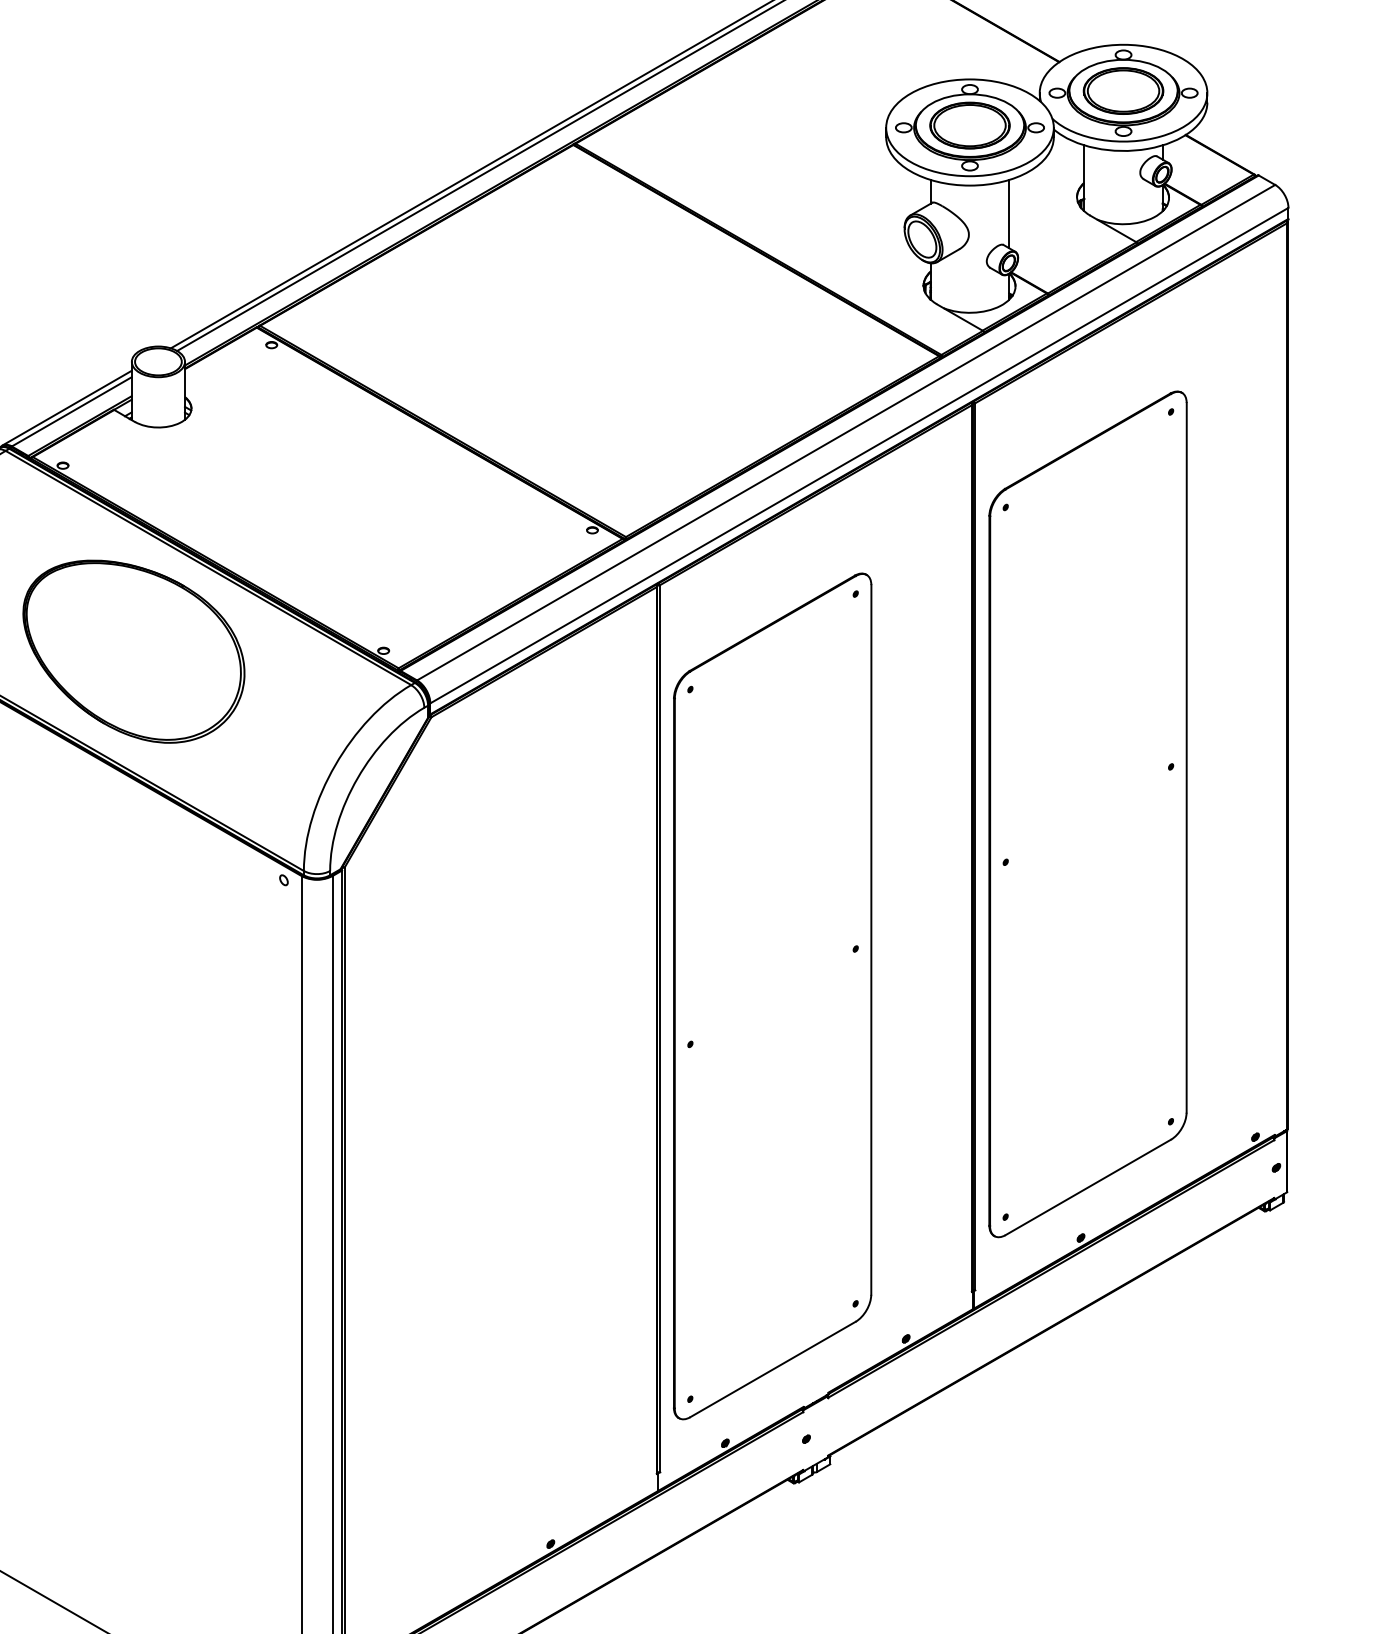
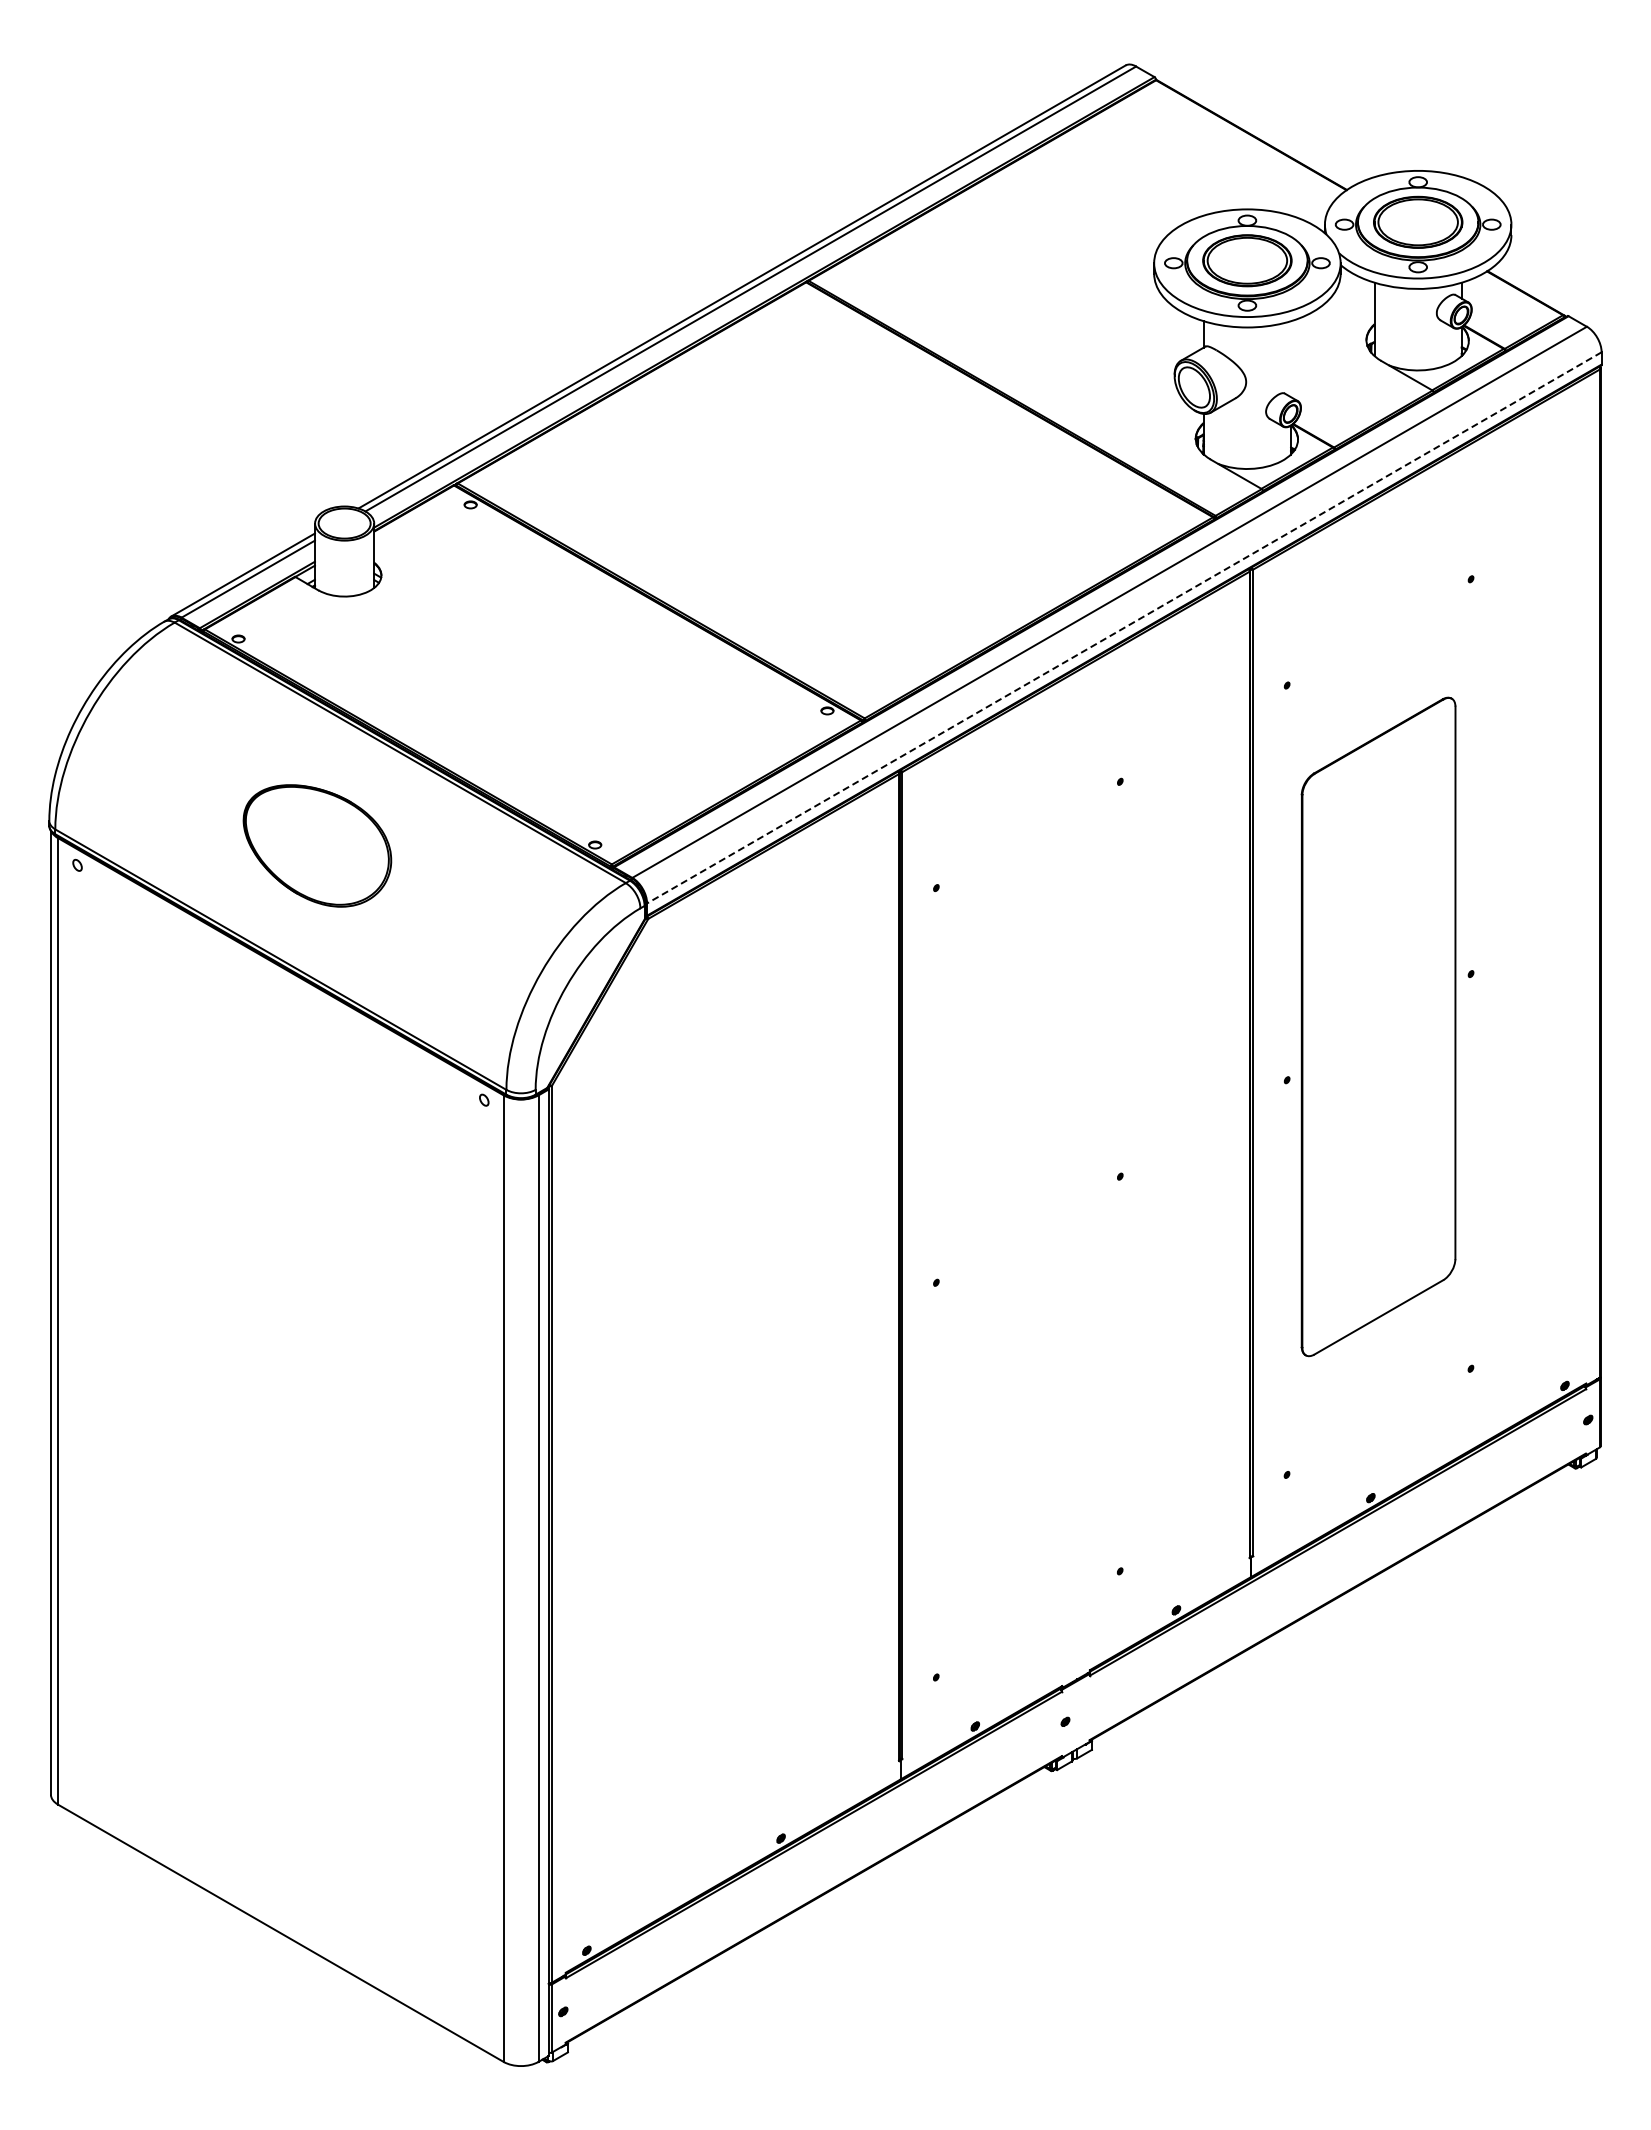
line: (1009, 214) -> (1291, 359), removed
line: (858, 456) -> (1123, 628), solid -> dashed
part: (134, 651) -> (317, 845), size x0.6
part: (1087, 814) -> (1378, 1026), size x0.7
part: (772, 996) -> (1027, 1229), removed

